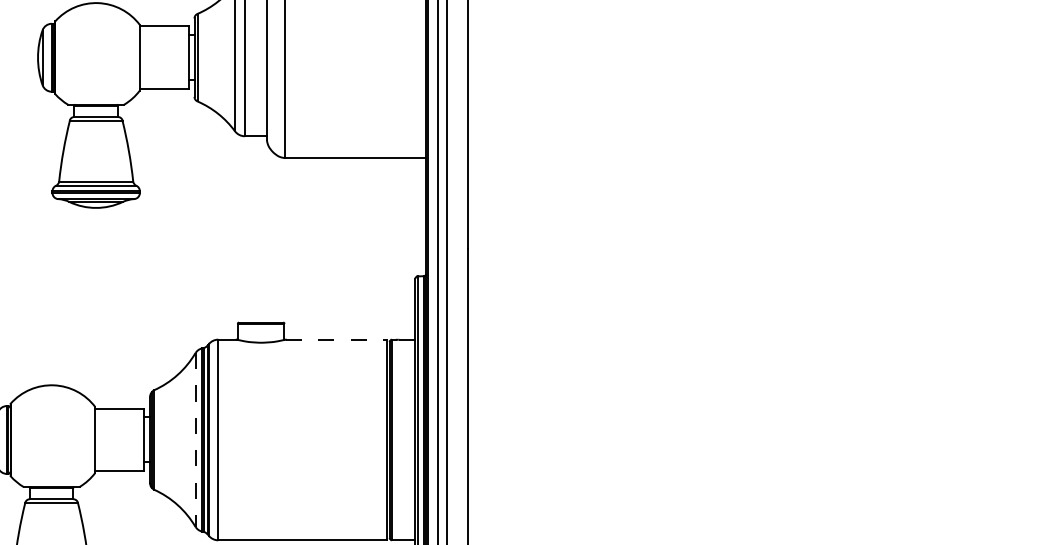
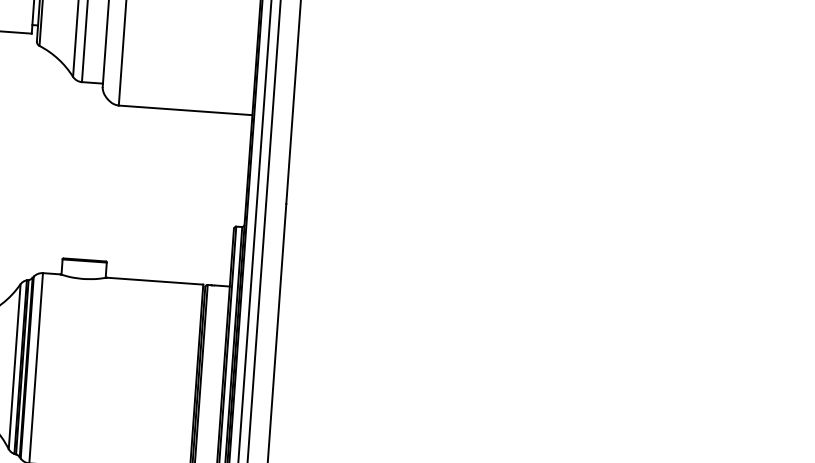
line: (336, 339) -> (155, 281), dashed -> solid
line: (195, 440) -> (14, 367), dashed -> solid

